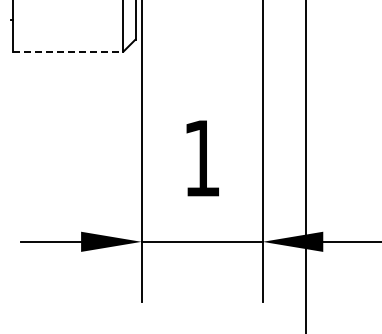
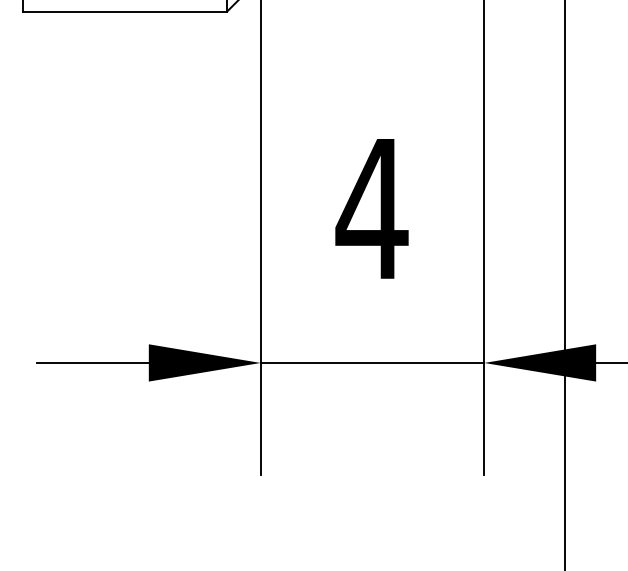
line: (68, 51) -> (125, 11), dashed -> solid
text: (201, 158) -> (371, 209), 1 -> 4

